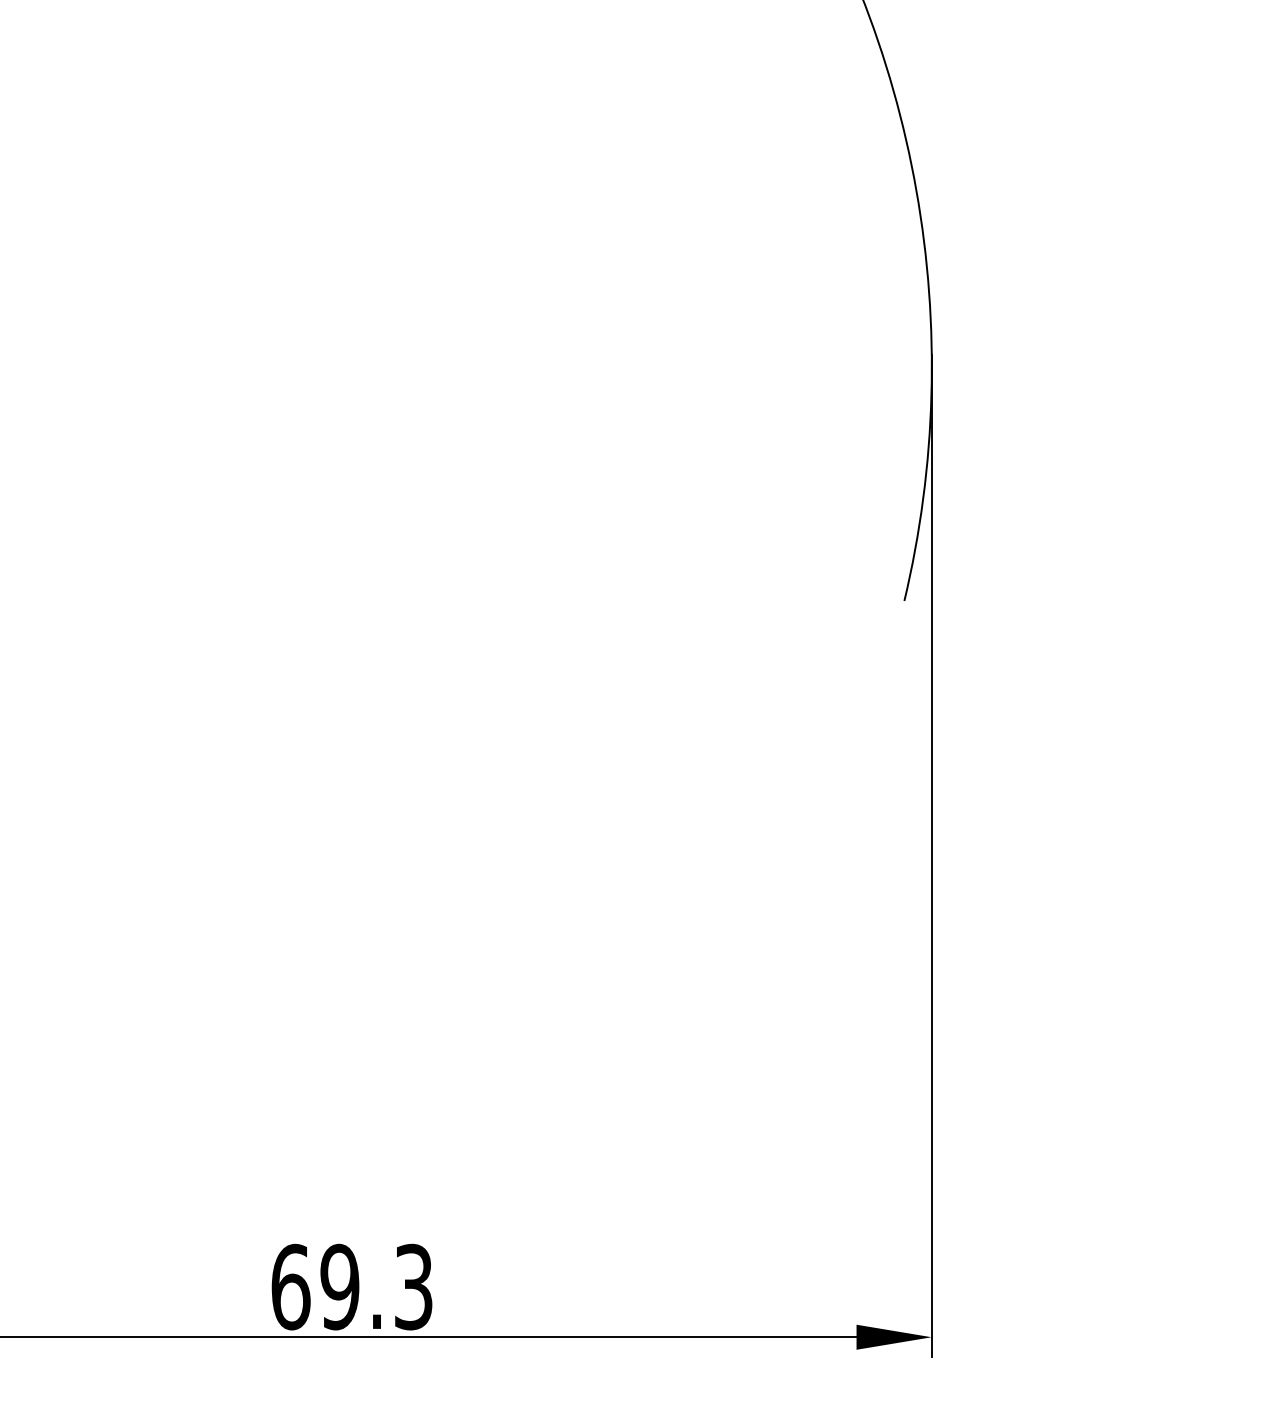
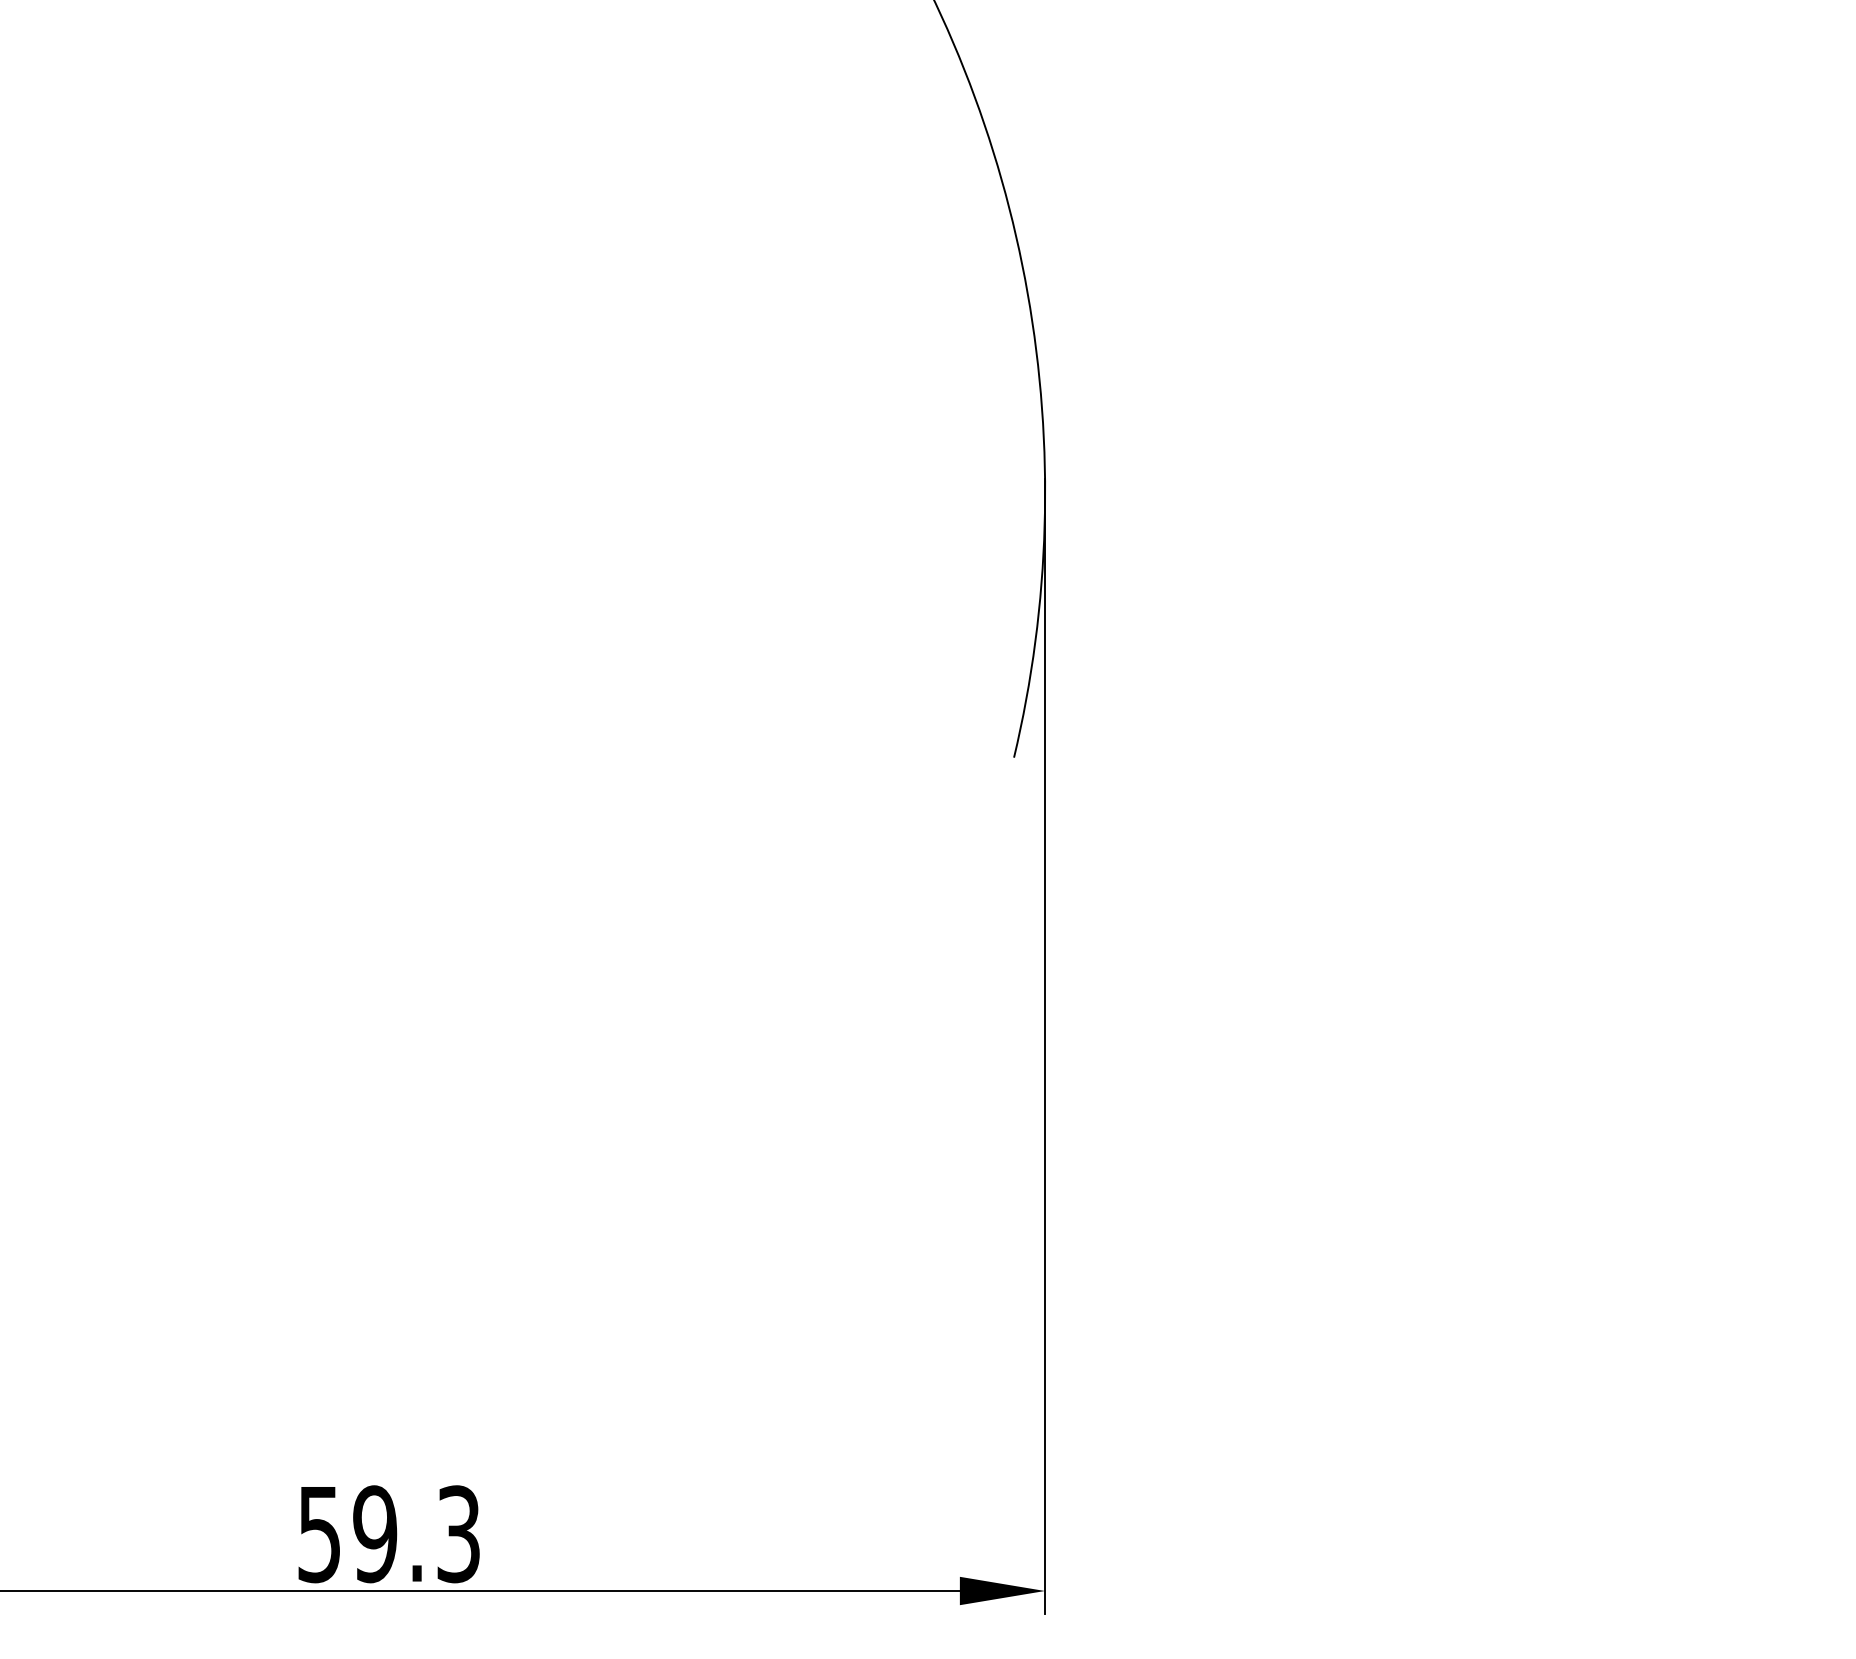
text: (291, 1287) -> (320, 1534), 69.3 -> 59.3

